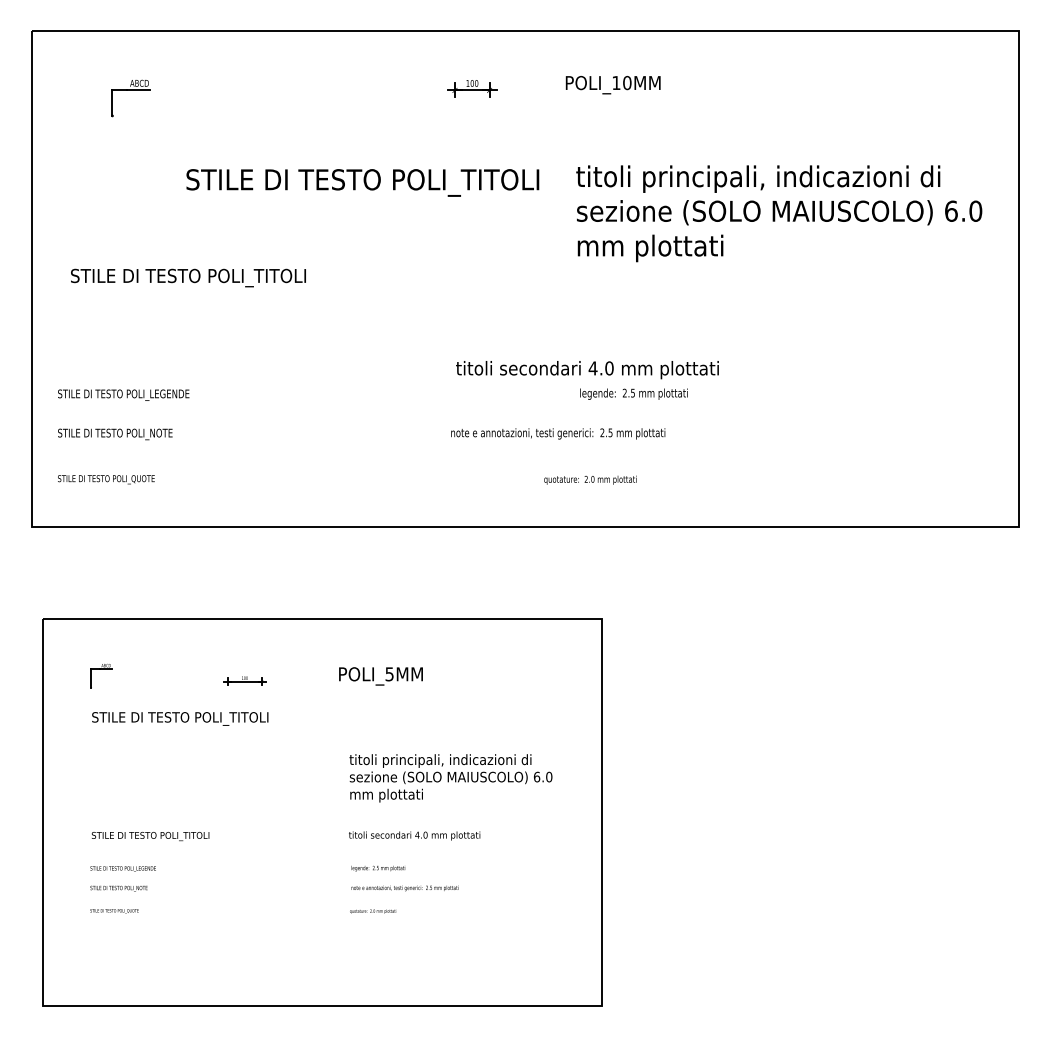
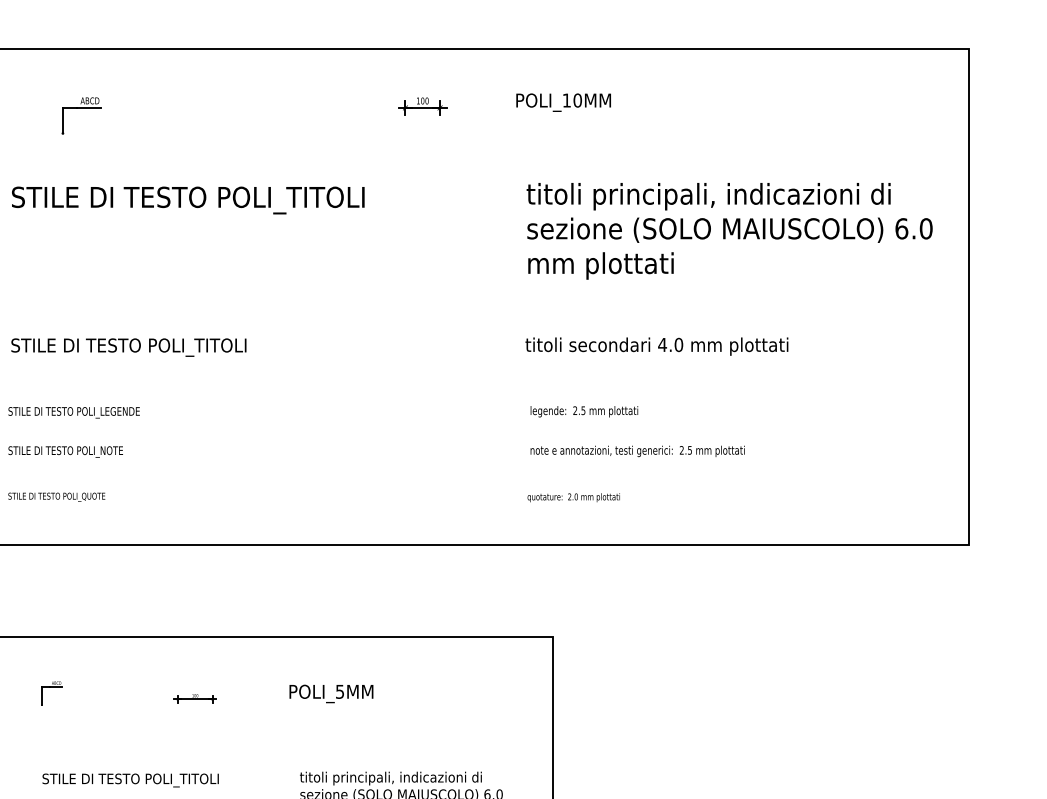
text: (362, 182) -> (187, 200), moved
text: (188, 277) -> (128, 347), moved
text: (587, 370) -> (656, 347), moved
text: (558, 433) -> (637, 451), moved
text: (590, 479) -> (573, 497), moved
text: (180, 718) -> (130, 780), moved

